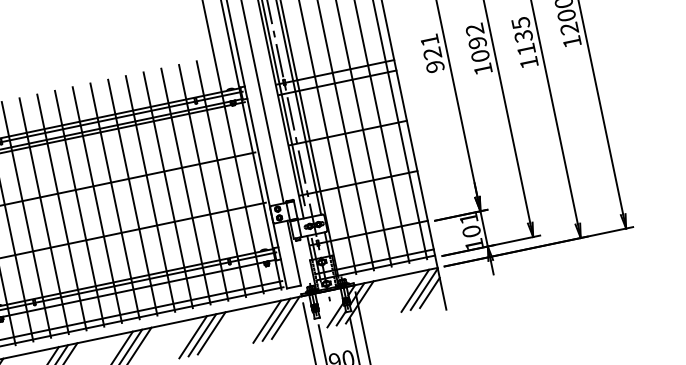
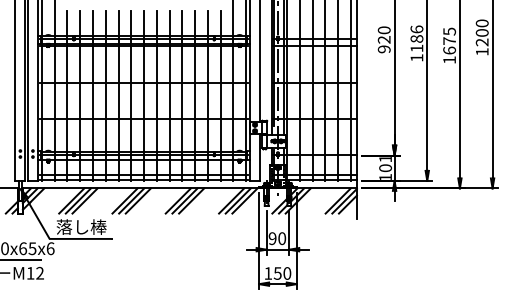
text: (428, 40) -> (383, 30), 921 -> 920
text: (476, 42) -> (416, 38), 1092 -> 1186
text: (524, 42) -> (449, 45), 1135 -> 1675

